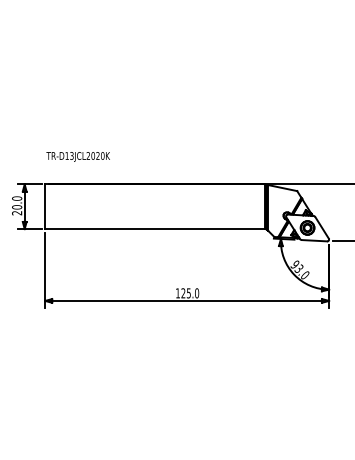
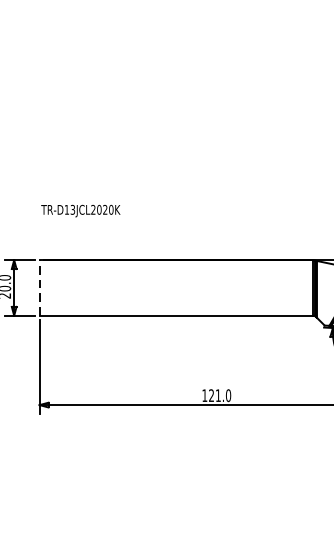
text: (77, 156) -> (79, 210), moved
line: (45, 206) -> (40, 287), solid -> dashed
text: (188, 293) -> (217, 395), 125.0 -> 121.0

